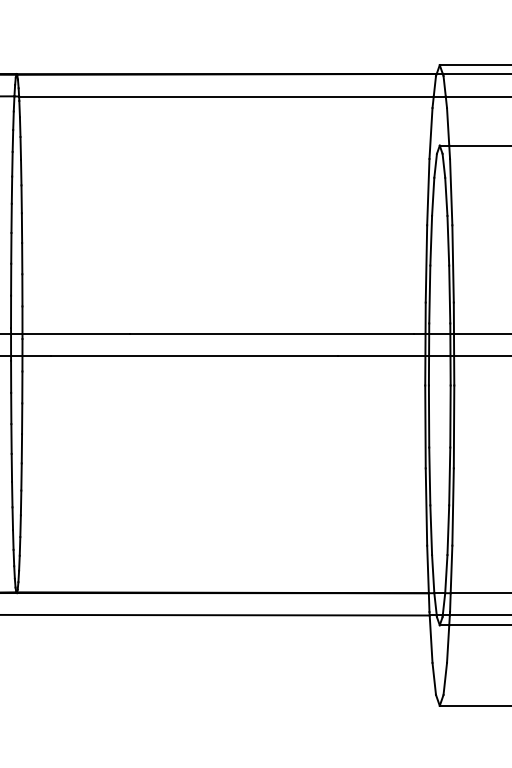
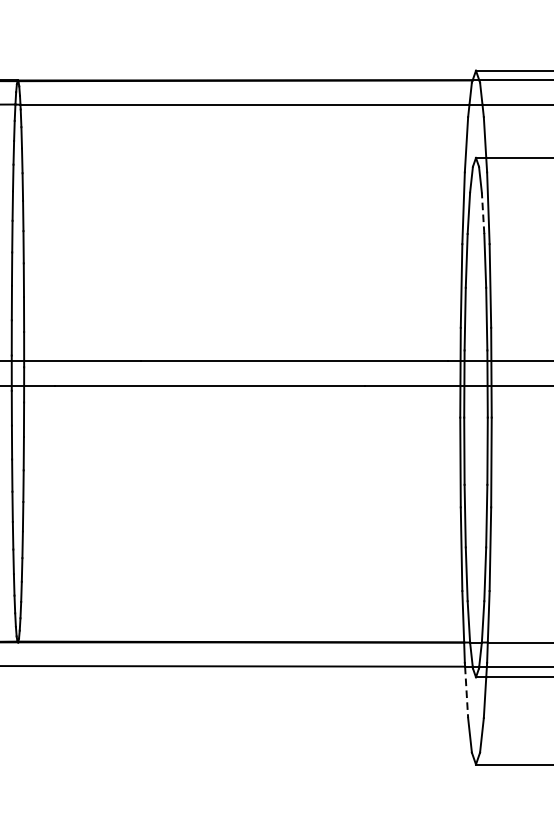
line: (446, 196) -> (483, 212), solid -> dashed
line: (431, 639) -> (467, 692), solid -> dashed

